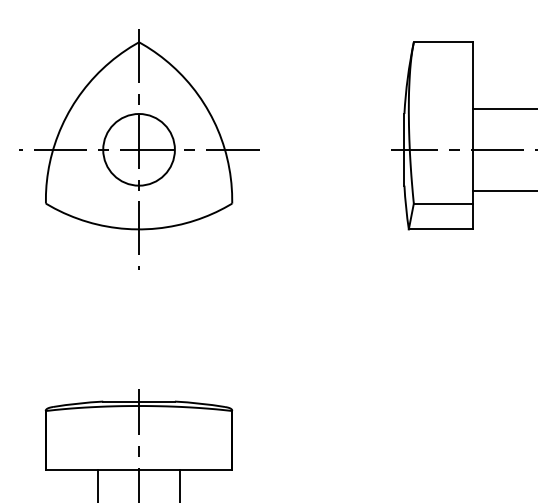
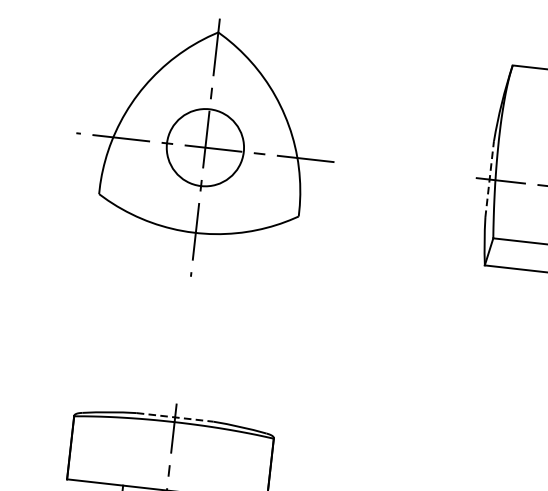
line: (404, 149) -> (489, 179), solid -> dashed
line: (139, 401) -> (175, 417), solid -> dashed

